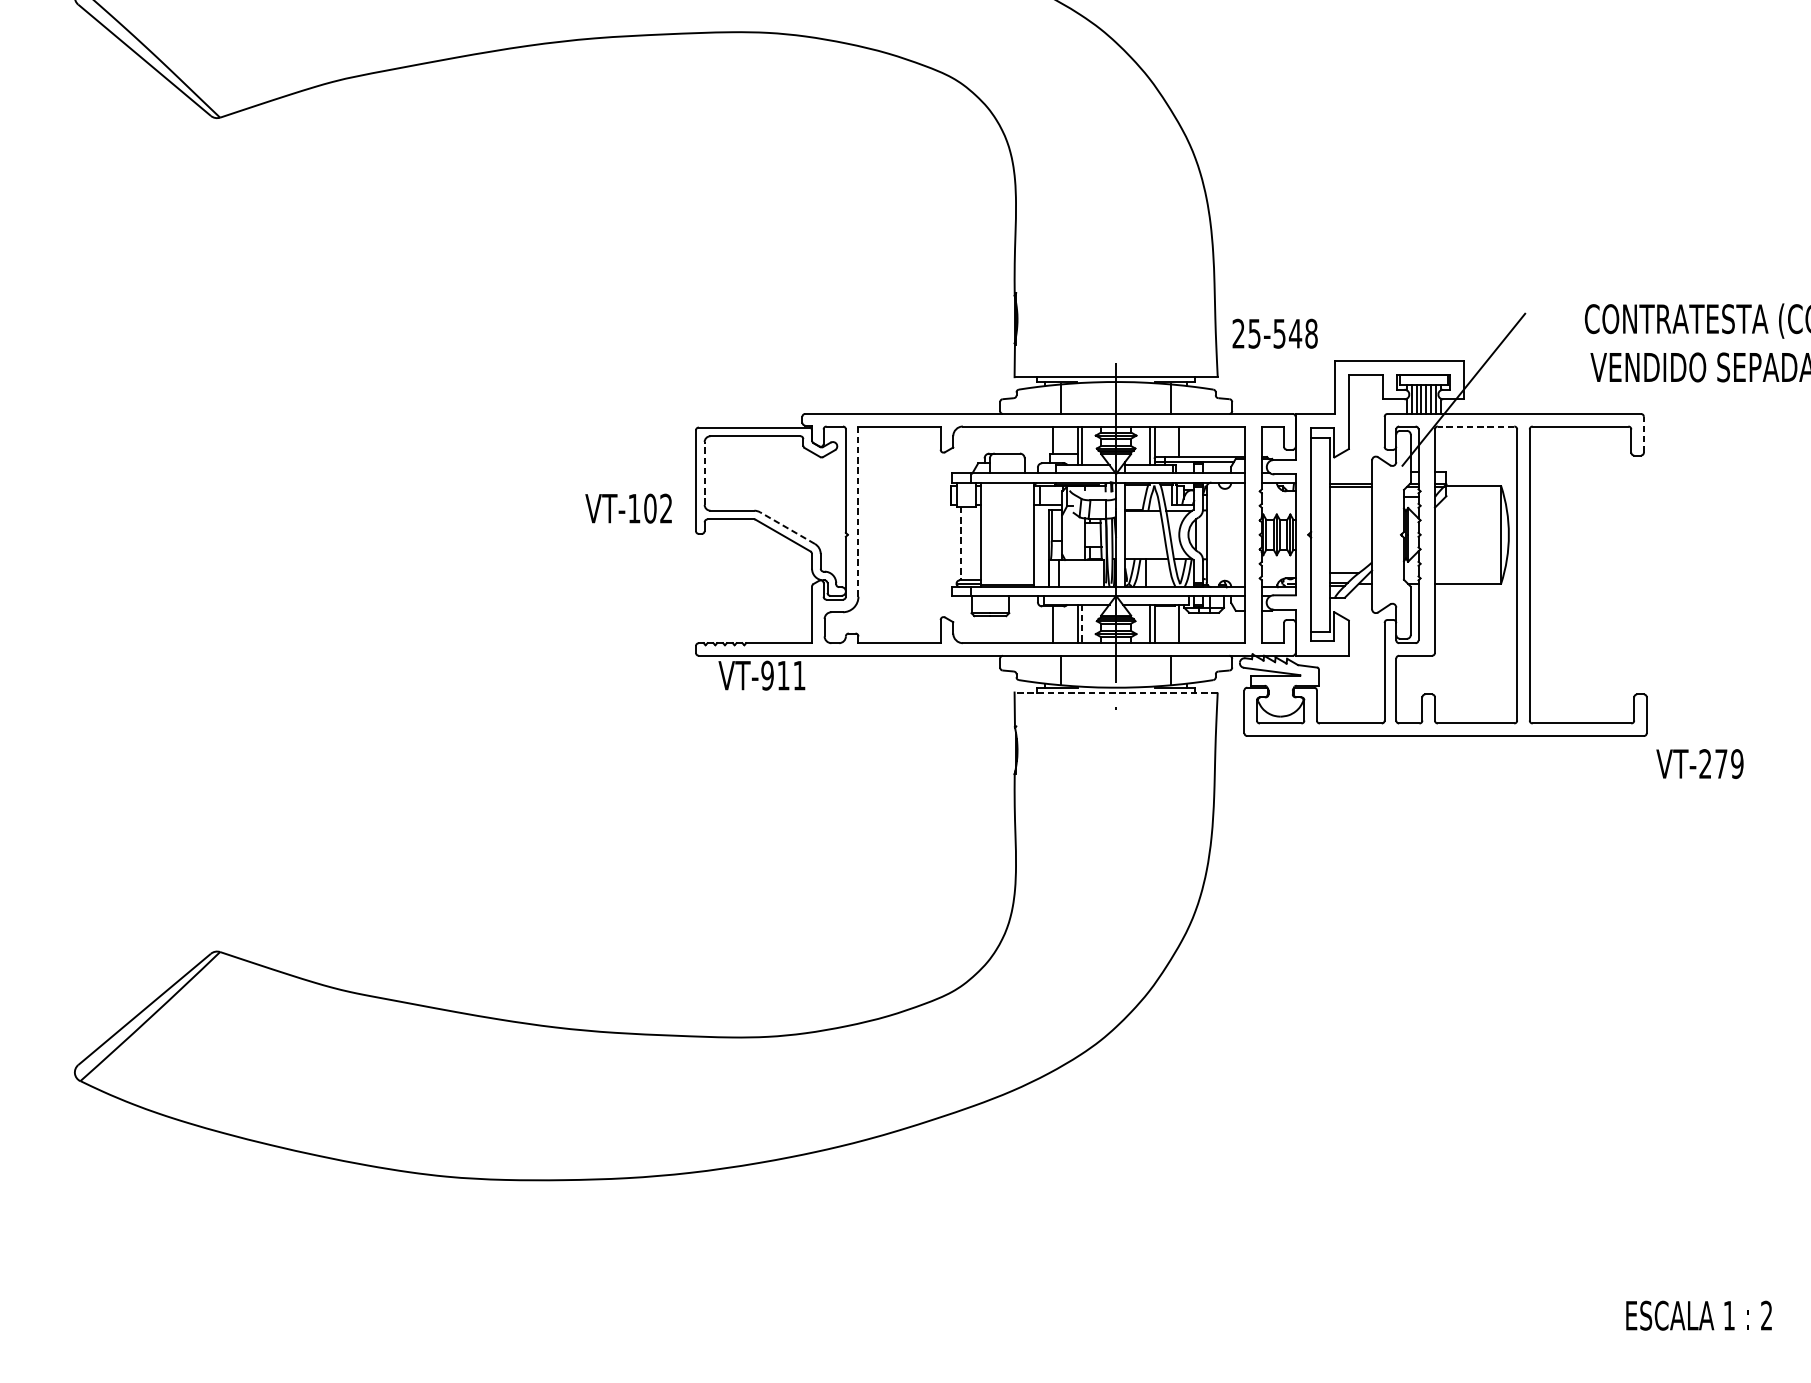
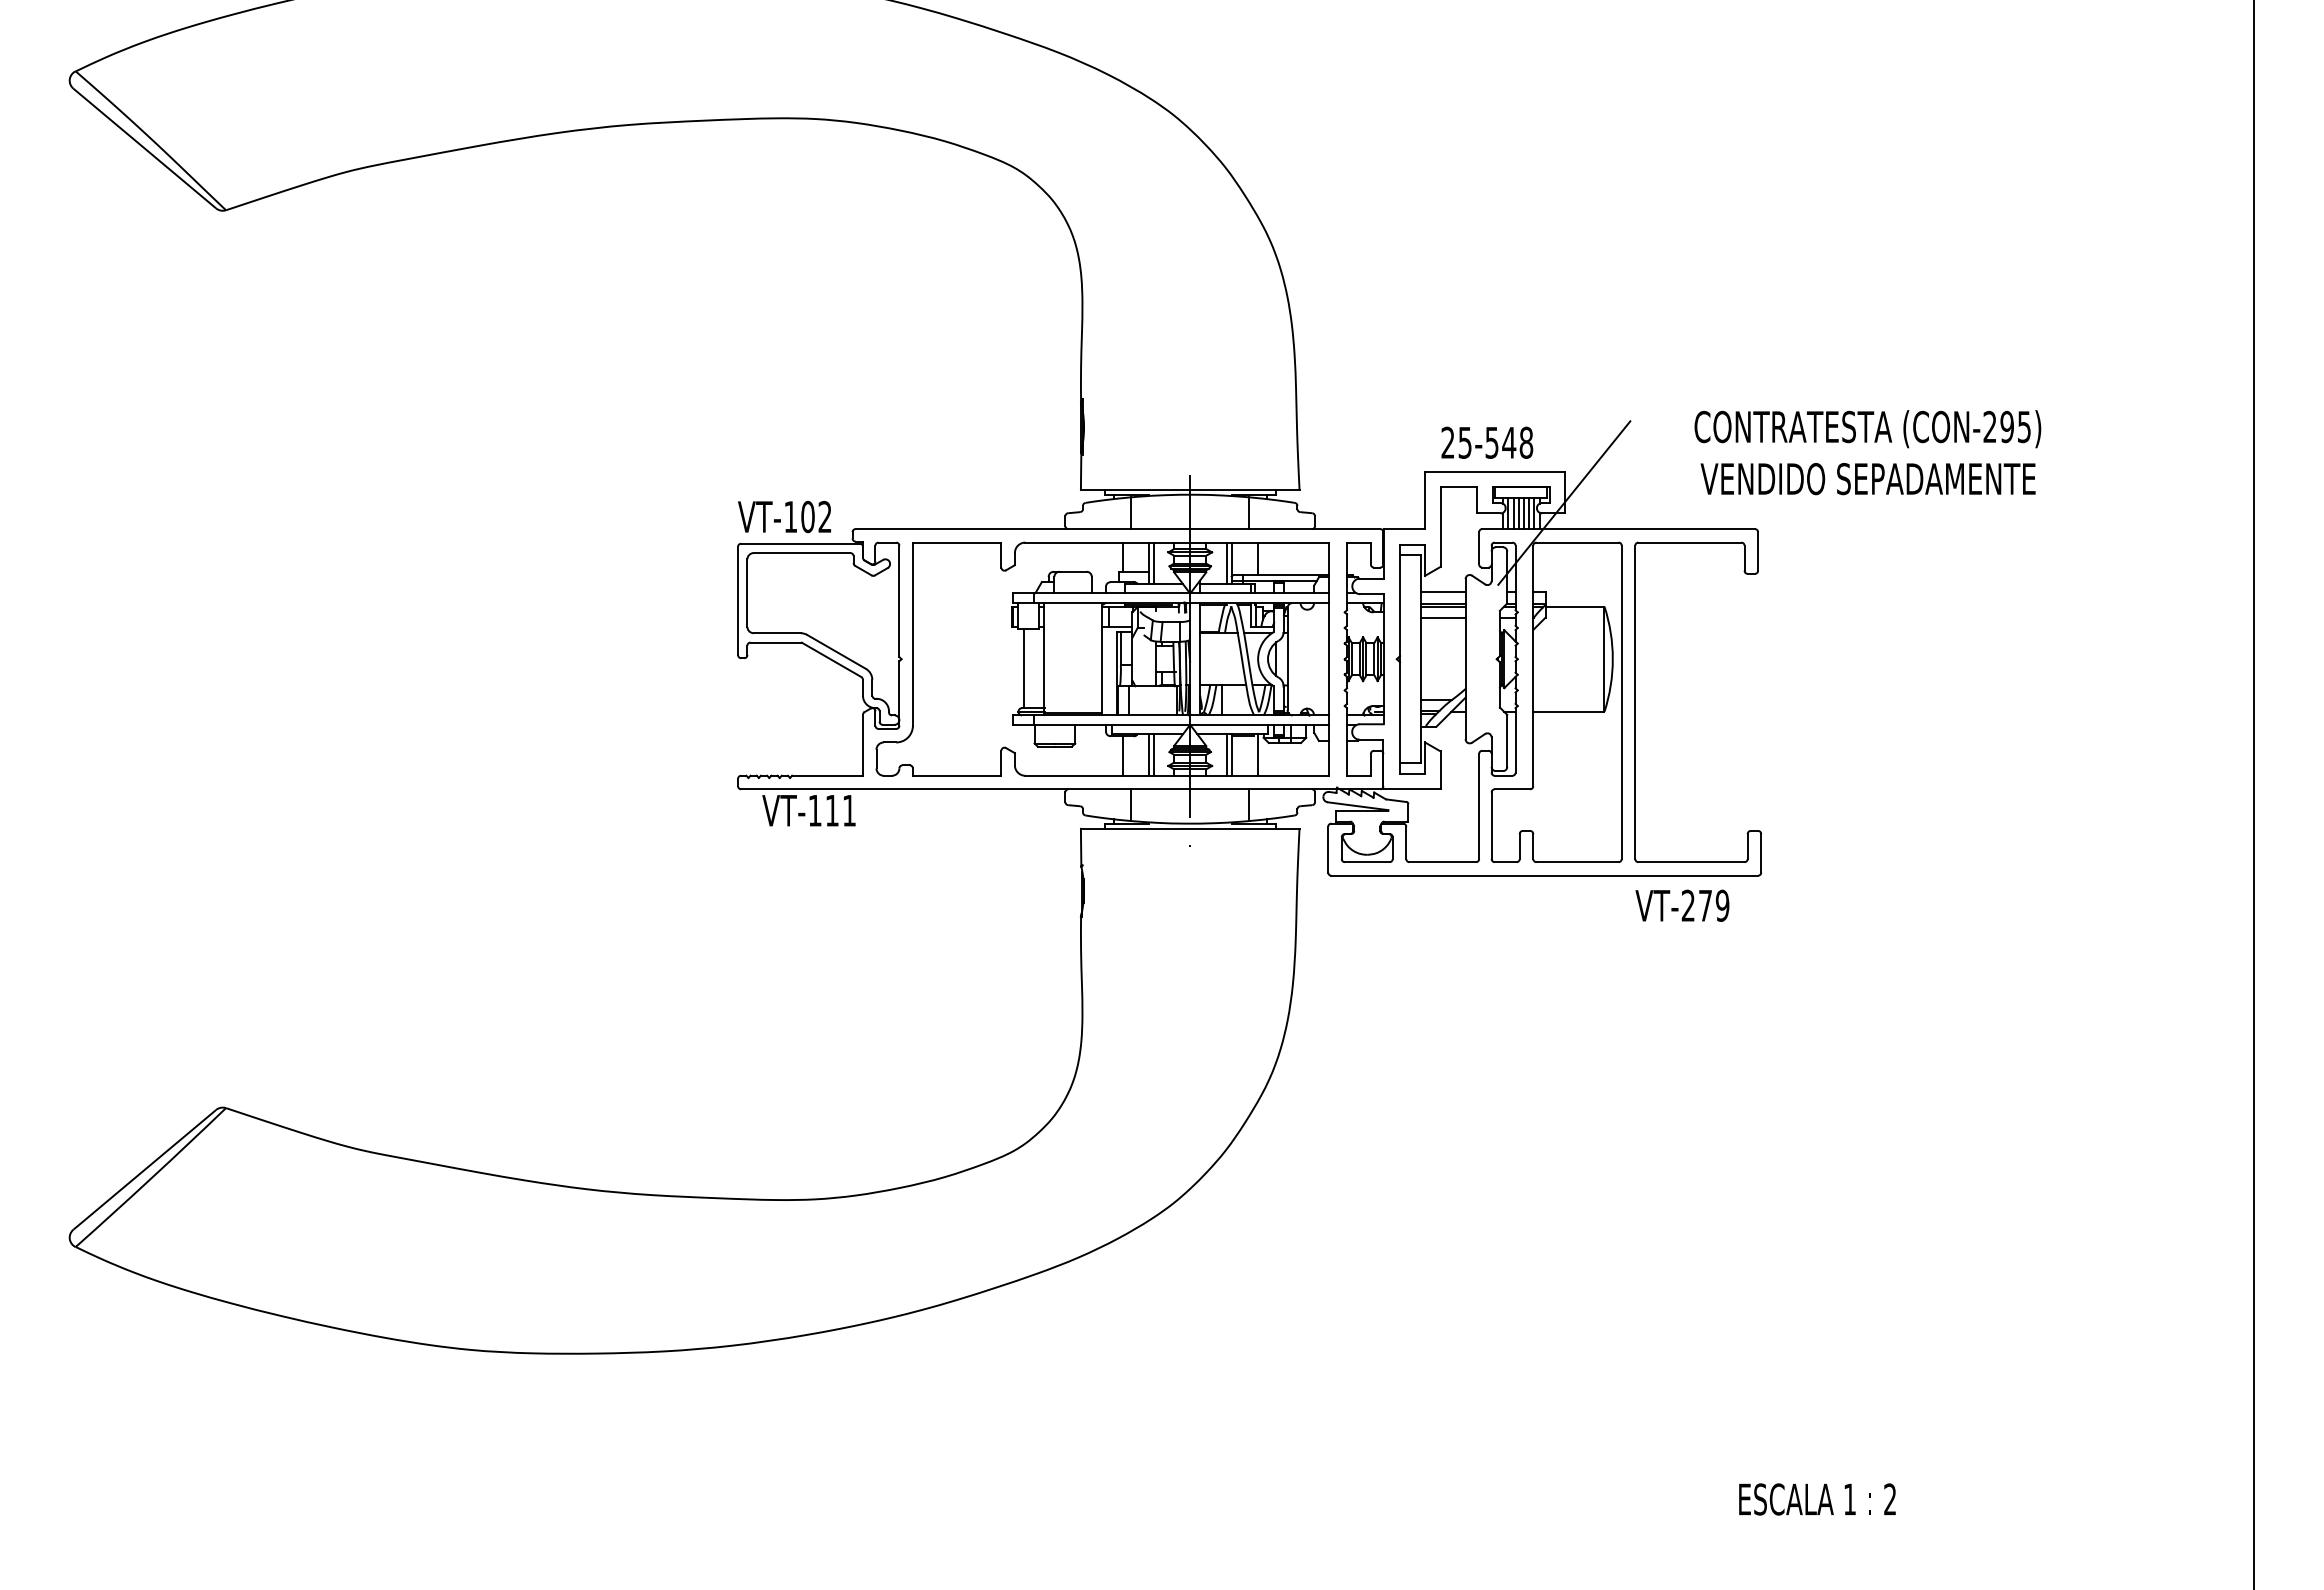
text: (1275, 333) -> (1487, 442), moved
line: (1476, 426) -> (1577, 542), dashed -> solid
line: (1644, 433) -> (1758, 550), dashed -> solid
line: (1350, 471) -> (1442, 591), added
line: (704, 473) -> (747, 593), dashed -> solid
line: (1350, 497) -> (1442, 618), added
text: (628, 508) -> (784, 516), moved
line: (858, 511) -> (912, 634), dashed -> solid
line: (787, 527) -> (836, 651), dashed -> solid
line: (961, 543) -> (1023, 668), dashed -> solid
line: (1082, 623) -> (1153, 754), dashed -> solid
text: (767, 675) -> (814, 810), VT-911 -> VT-111
line: (1115, 692) -> (1189, 828), dashed -> solid
text: (1700, 763) -> (1682, 905), moved

